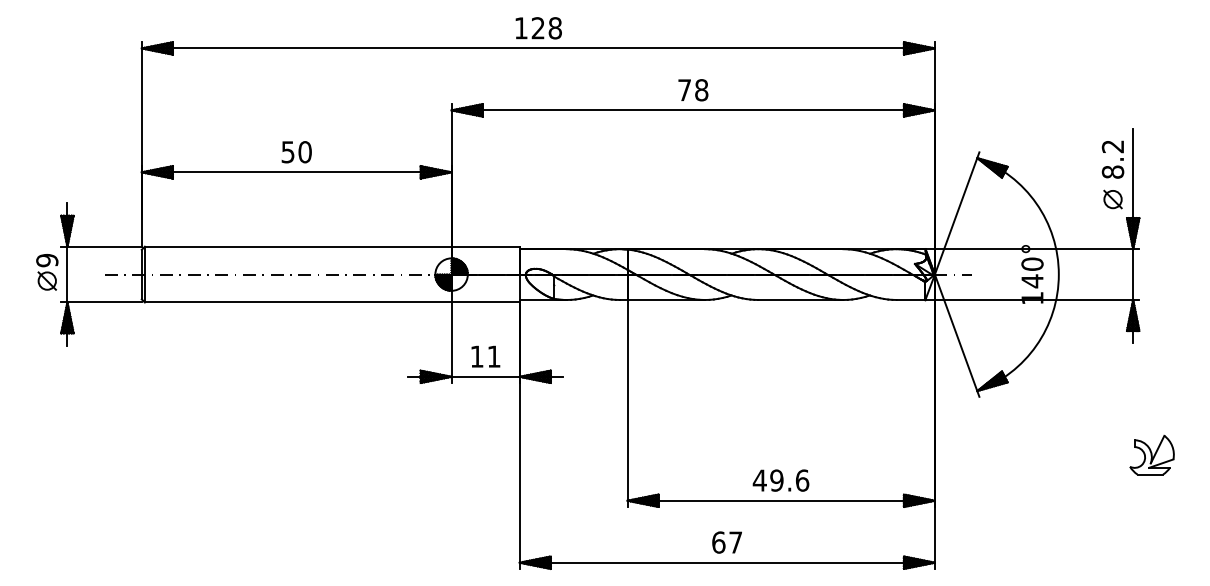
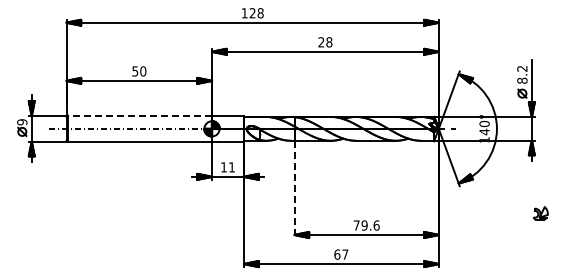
text: (684, 90) -> (321, 42), 78 -> 28
line: (299, 246) -> (140, 115), solid -> dashed
line: (627, 403) -> (294, 189), solid -> dashed
part: (1151, 454) -> (540, 213), size x0.7
text: (759, 480) -> (356, 225), 49.6 -> 79.6

